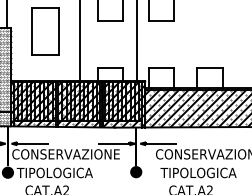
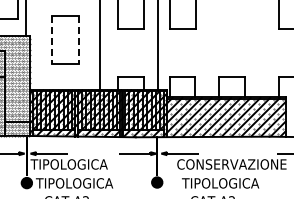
line: (32, 32) -> (51, 40), solid -> dashed
line: (59, 32) -> (79, 40), solid -> dashed
text: (65, 154) -> (85, 164), CONSERVAZIONE -> TIPOLOGICA

